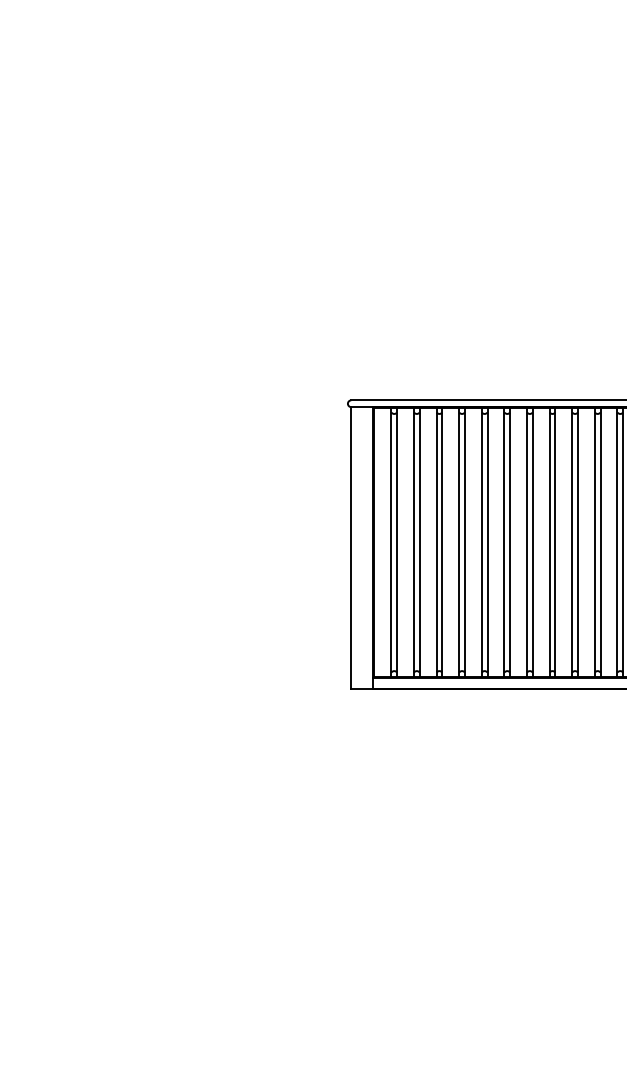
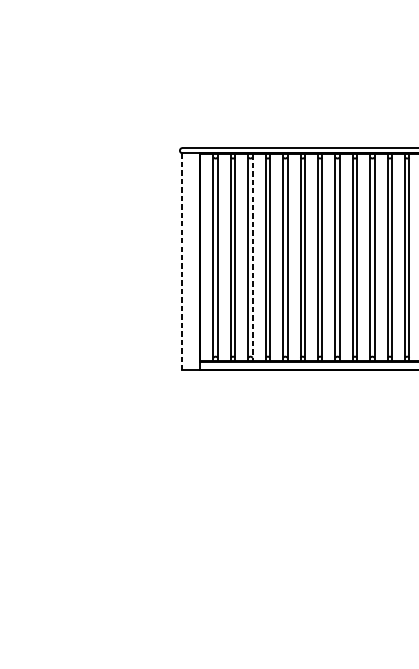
line: (442, 543) -> (252, 258), solid -> dashed
line: (350, 547) -> (181, 261), solid -> dashed

